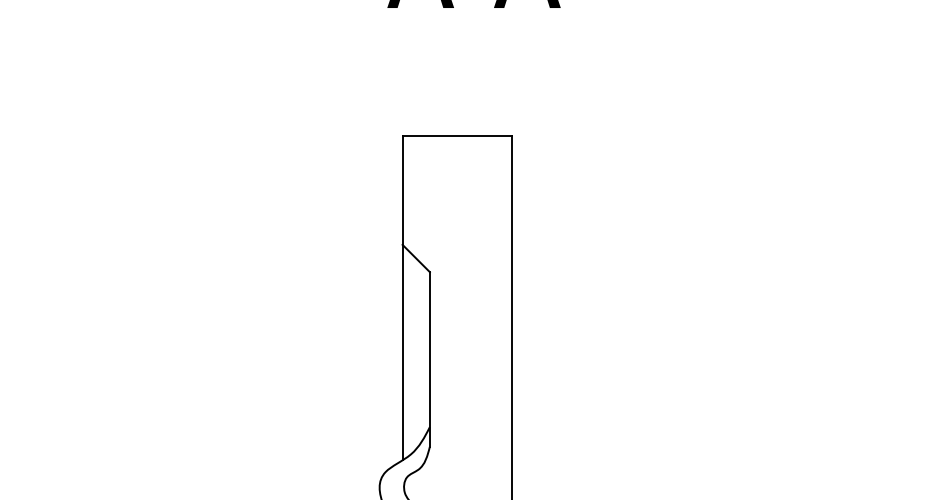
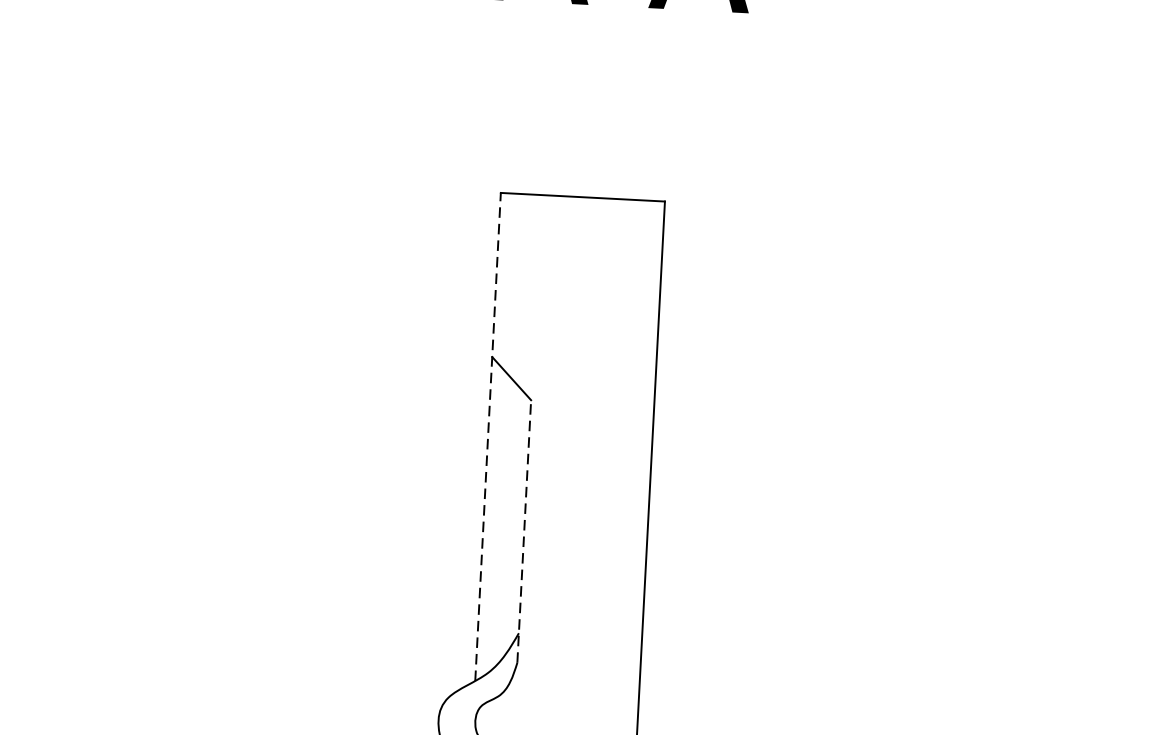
line: (402, 297) -> (487, 436), solid -> dashed
line: (429, 358) -> (523, 530), solid -> dashed

